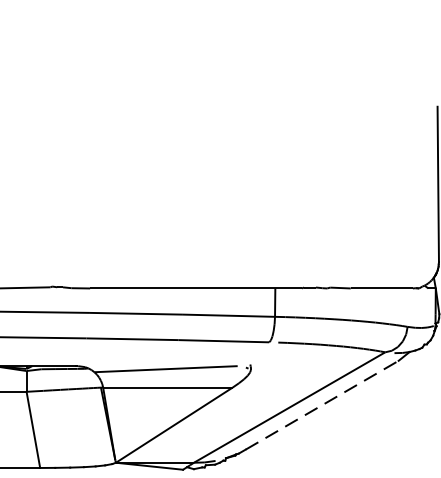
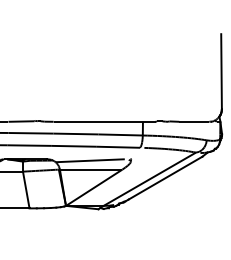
line: (322, 405) -> (165, 178), dashed -> solid

